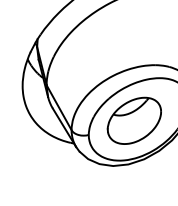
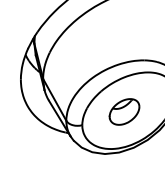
part: (133, 120) -> (123, 111), size x0.6

